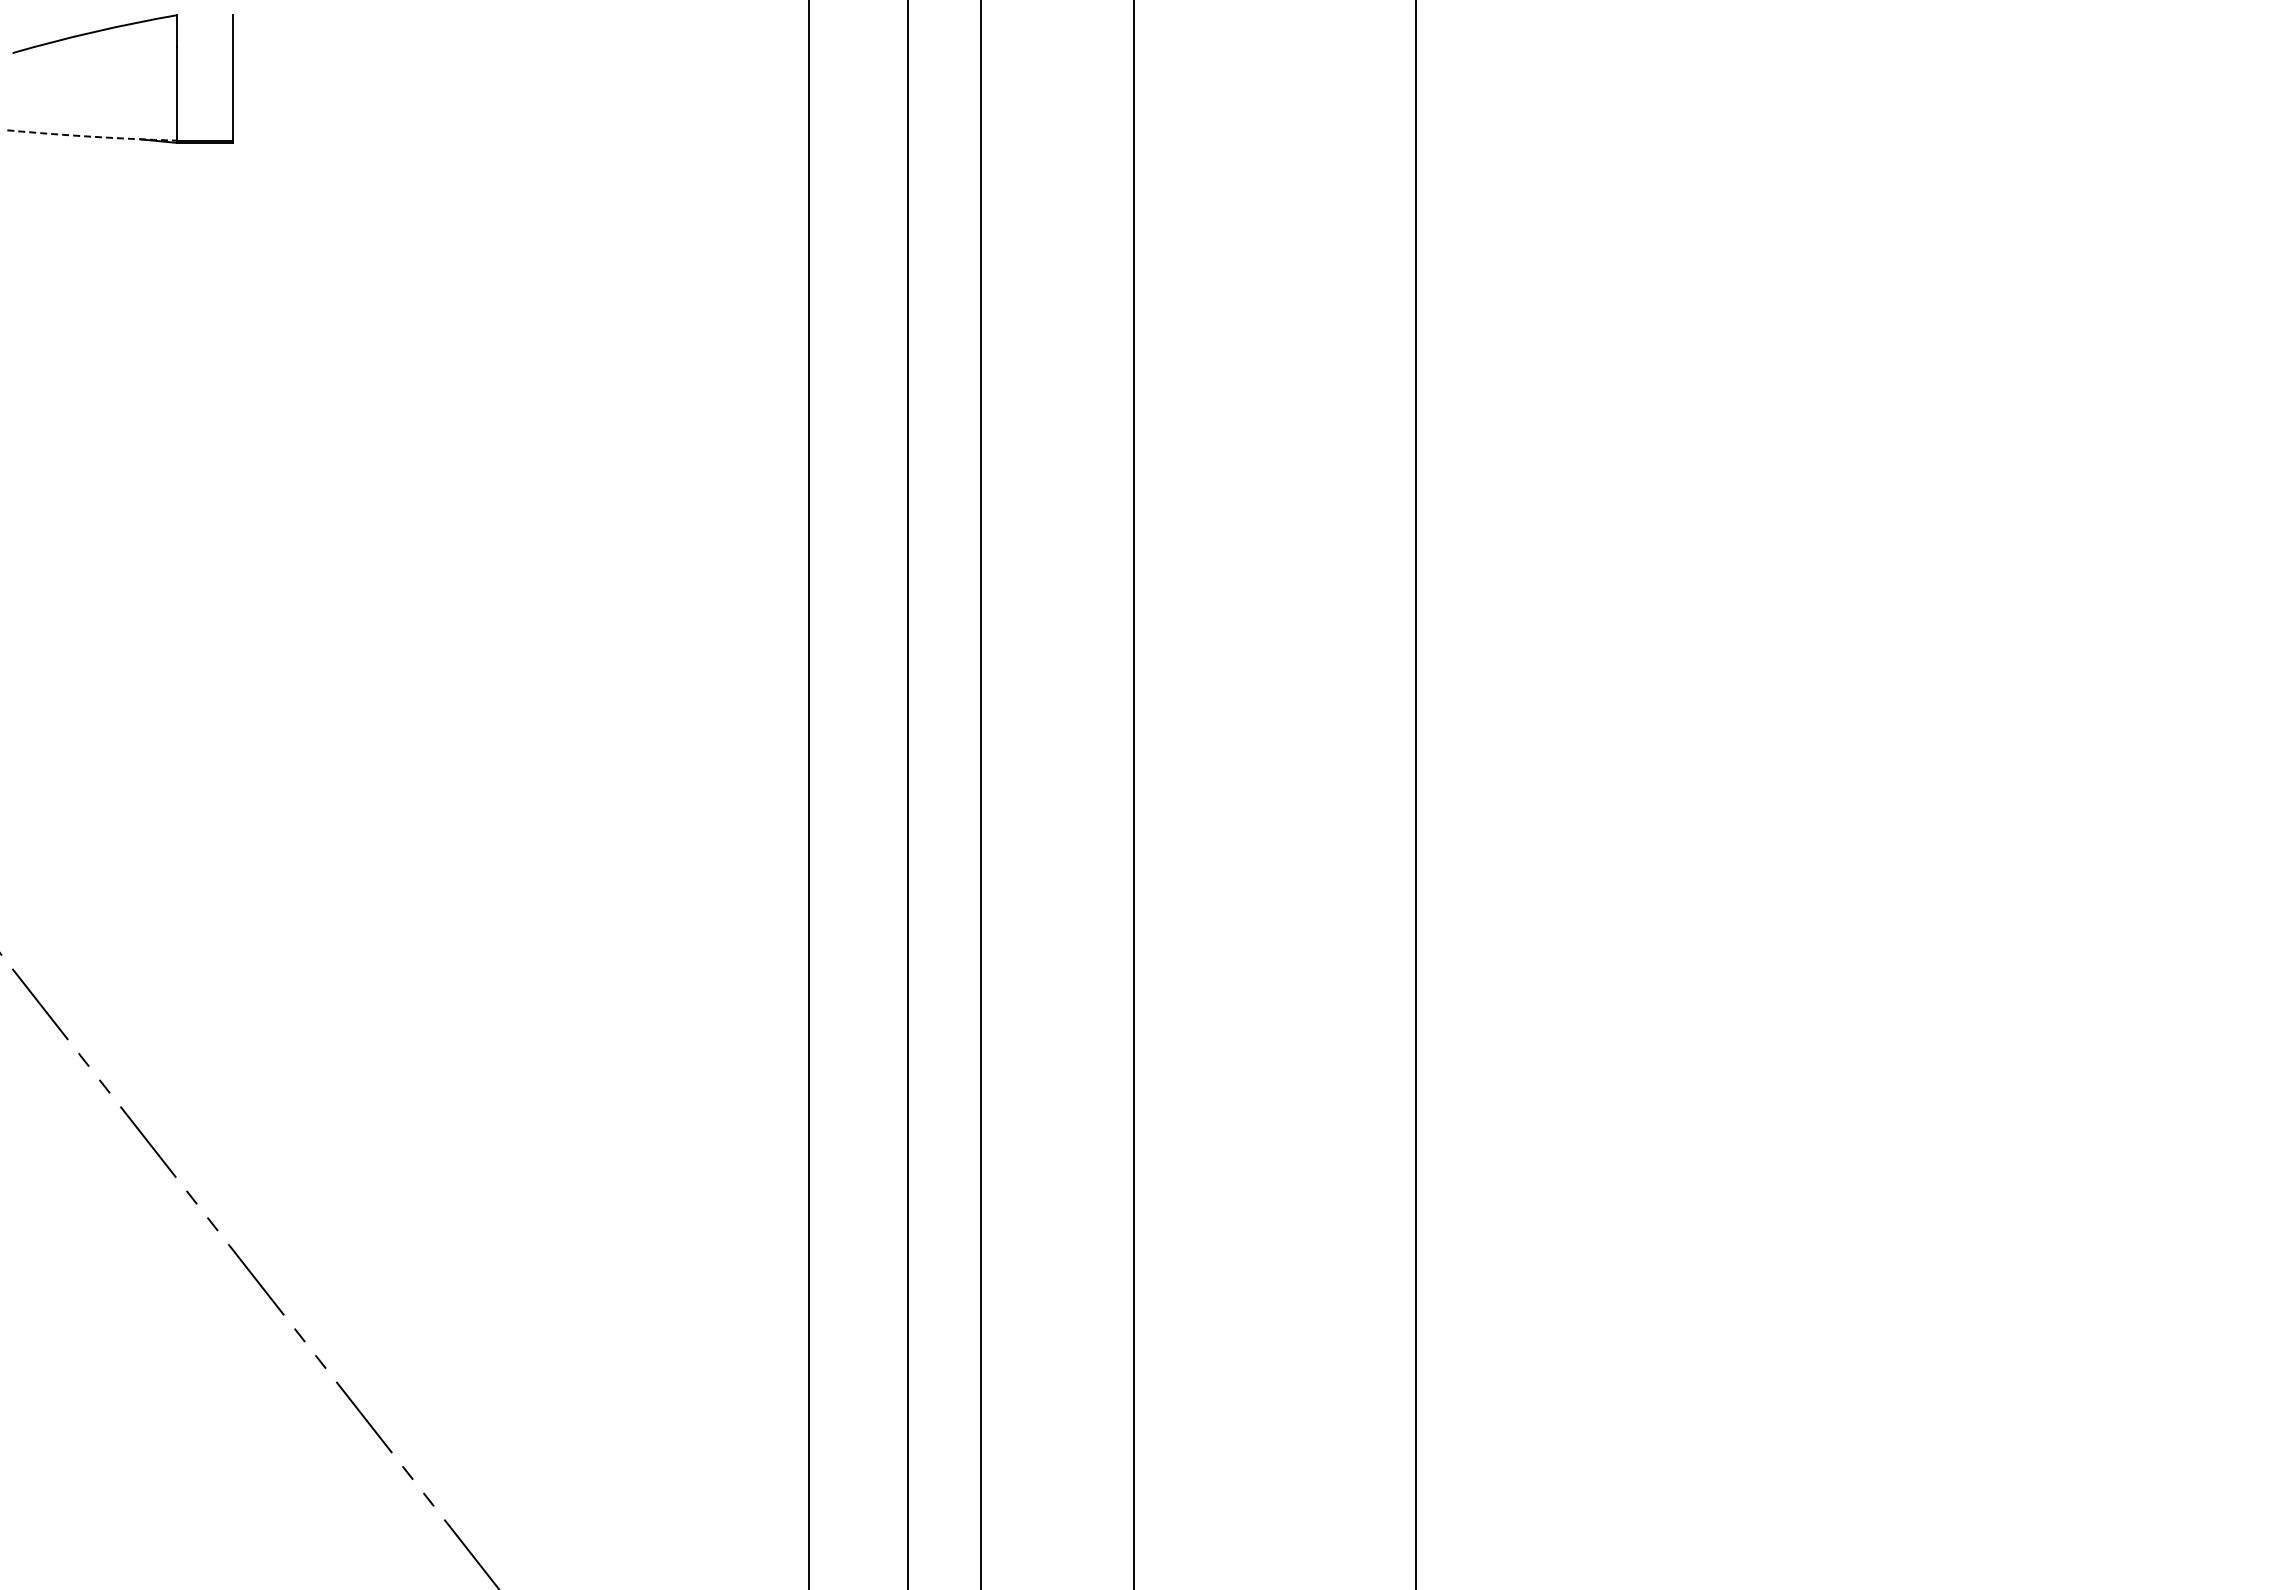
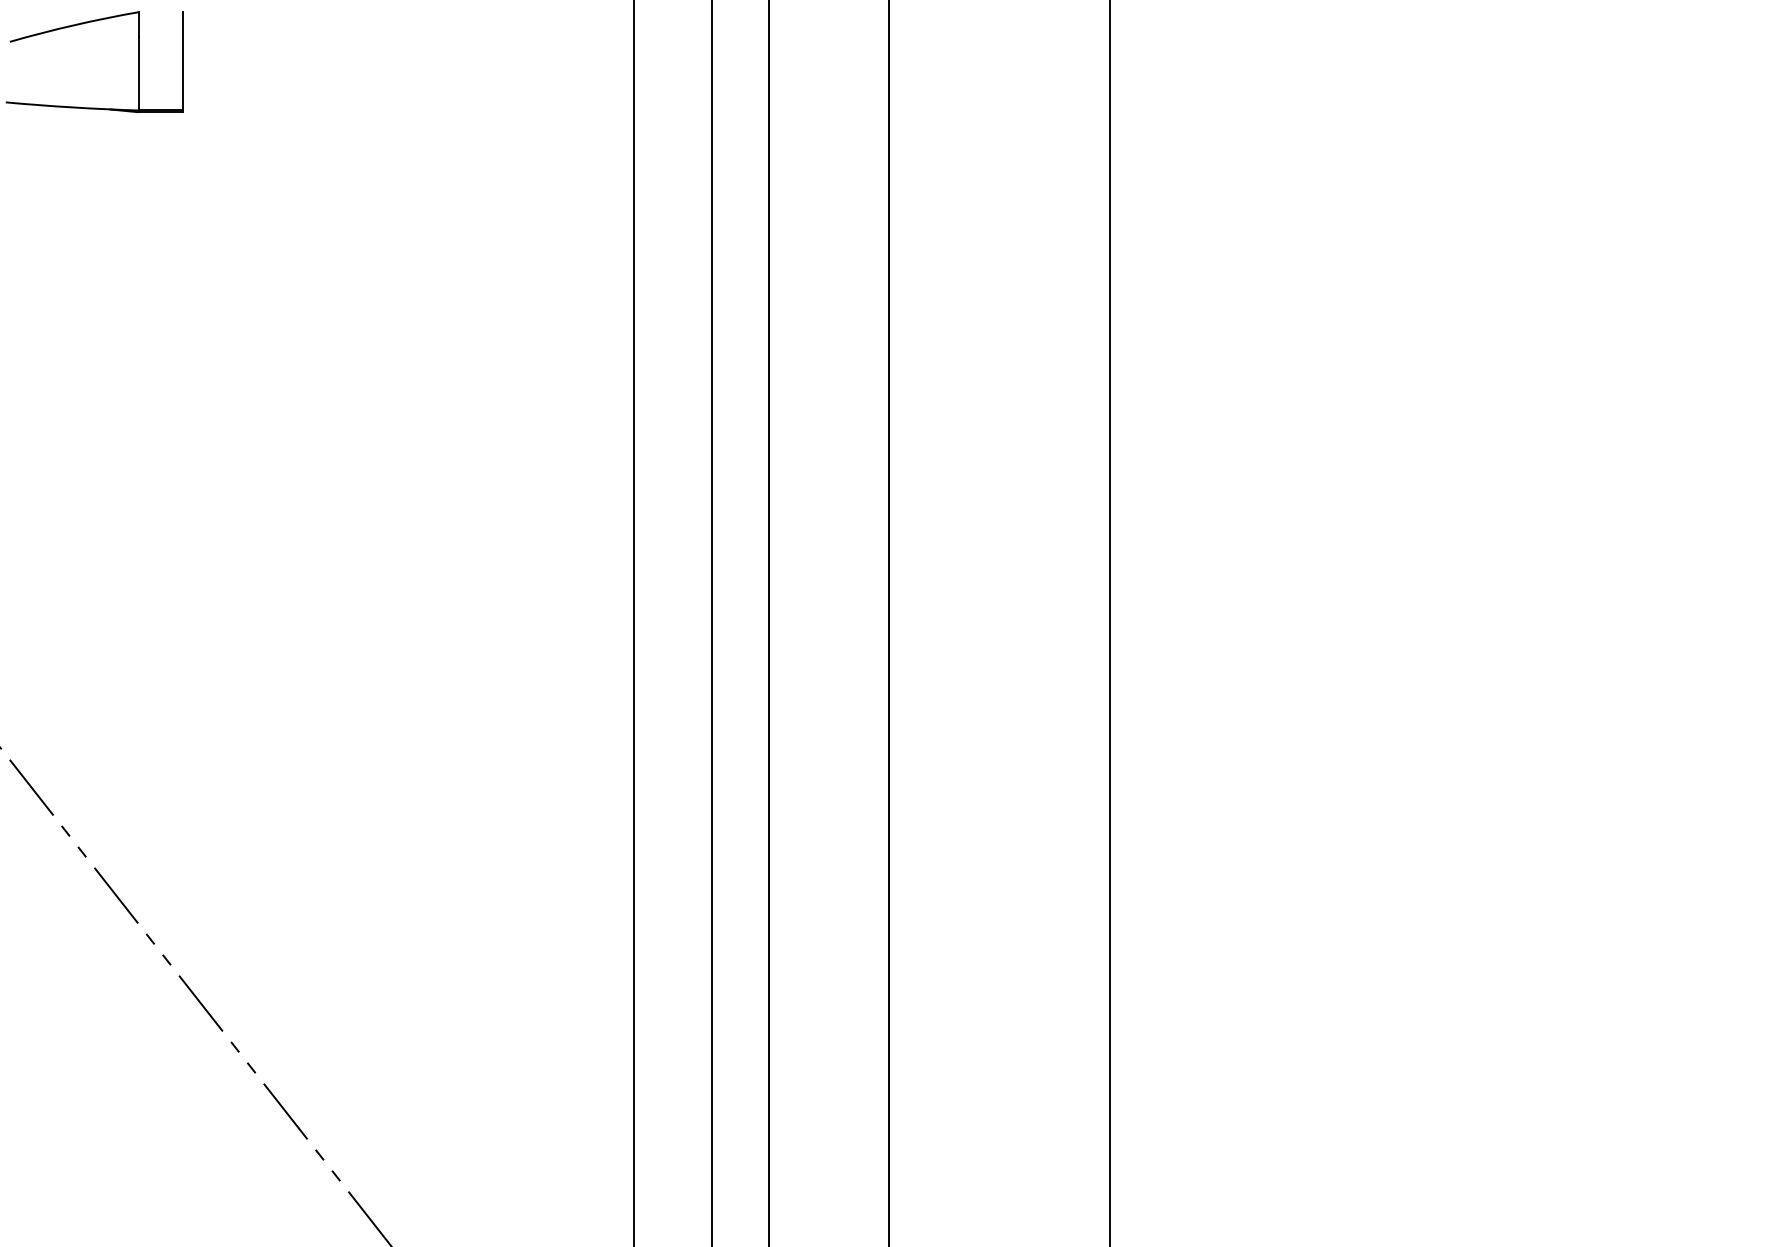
arc: (91, 136) -> (71, 107), dashed -> solid

